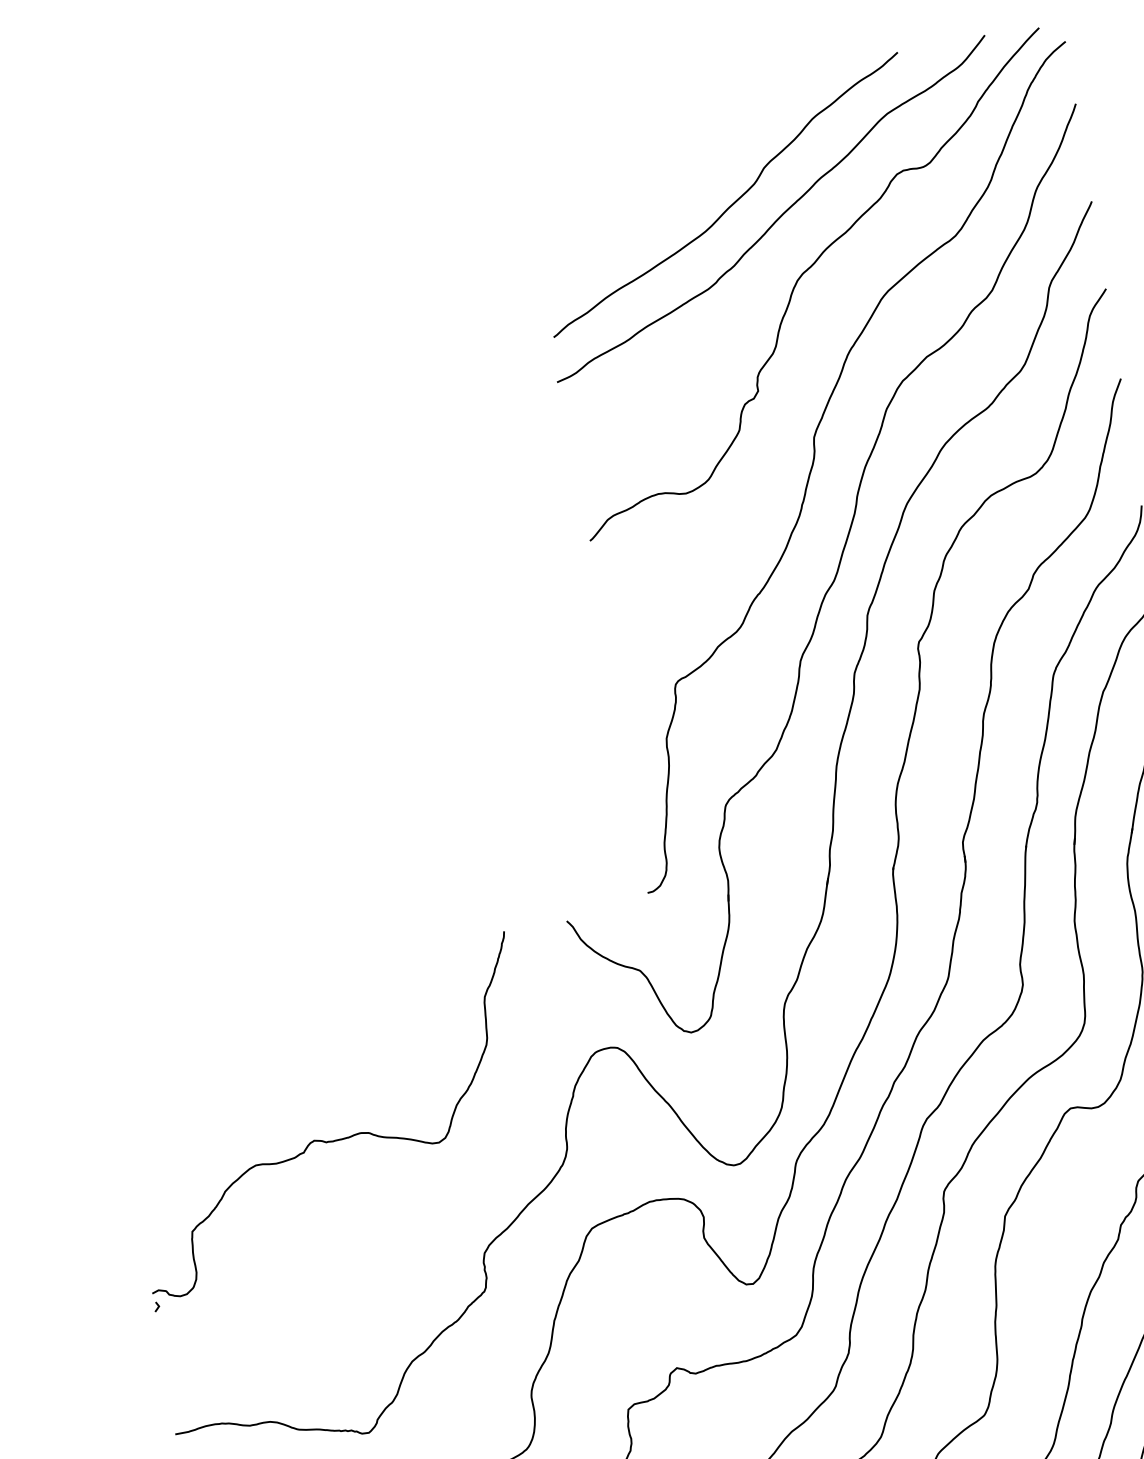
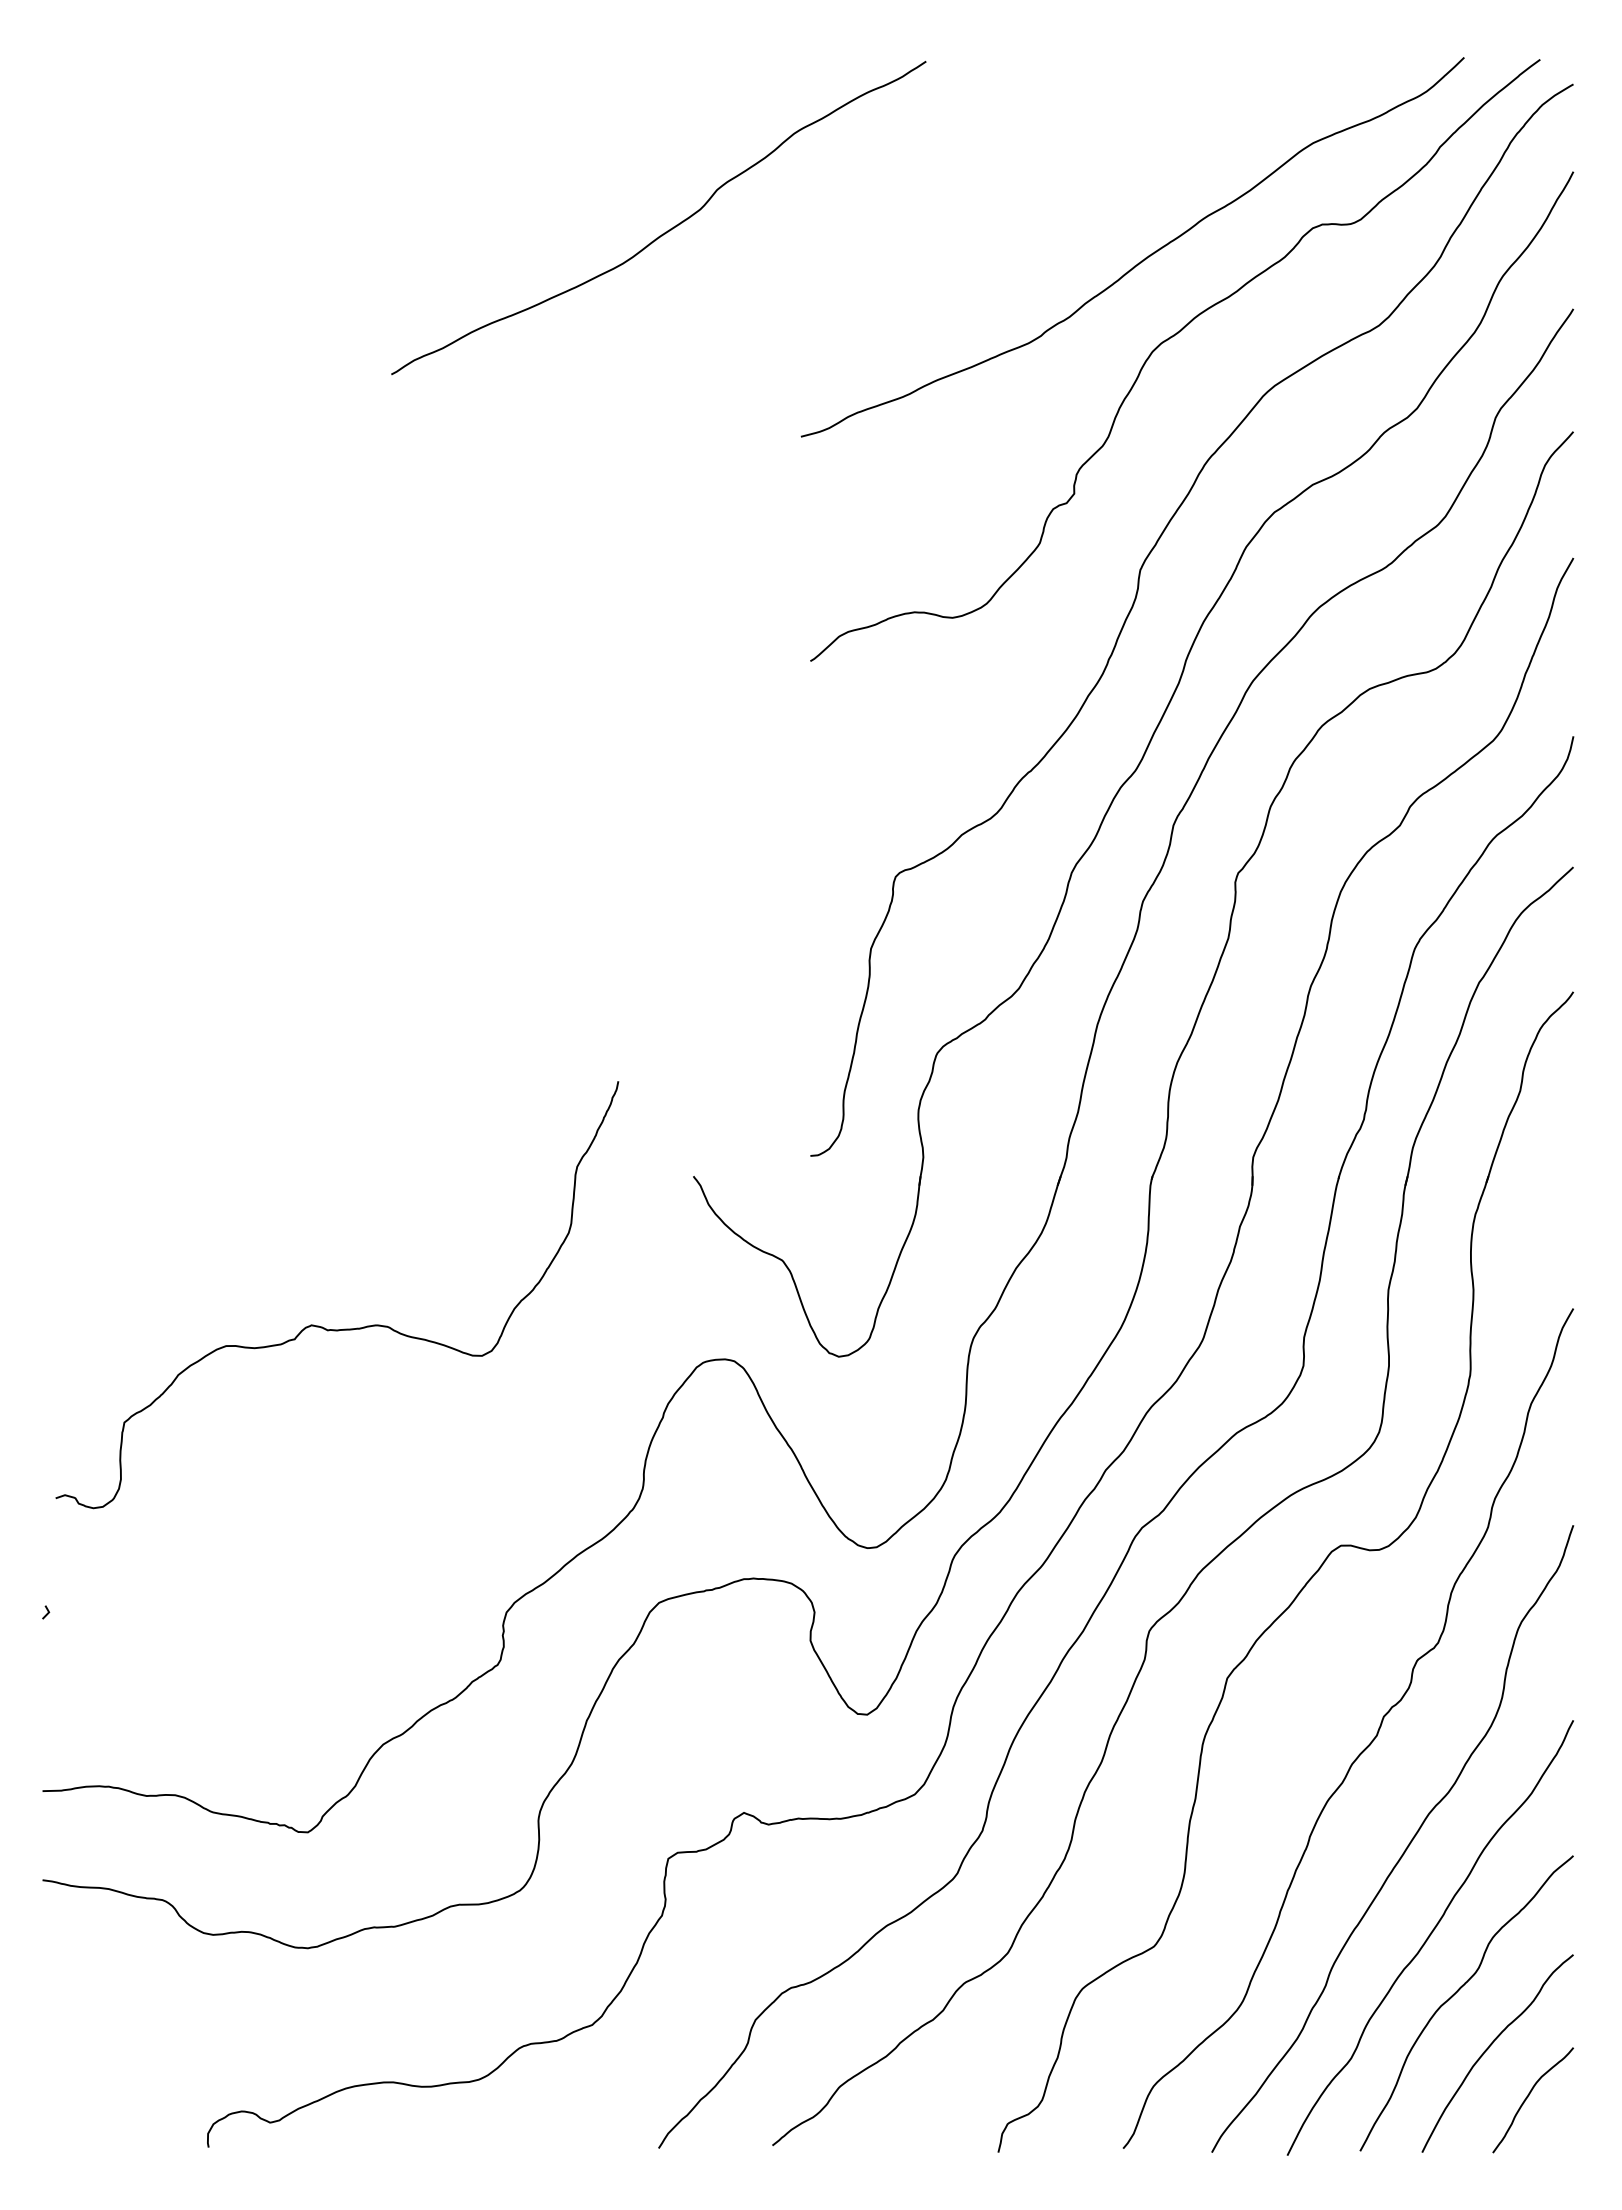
curve: (733, 202) -> (667, 230), moved
curve: (338, 1139) -> (344, 1328), moved

